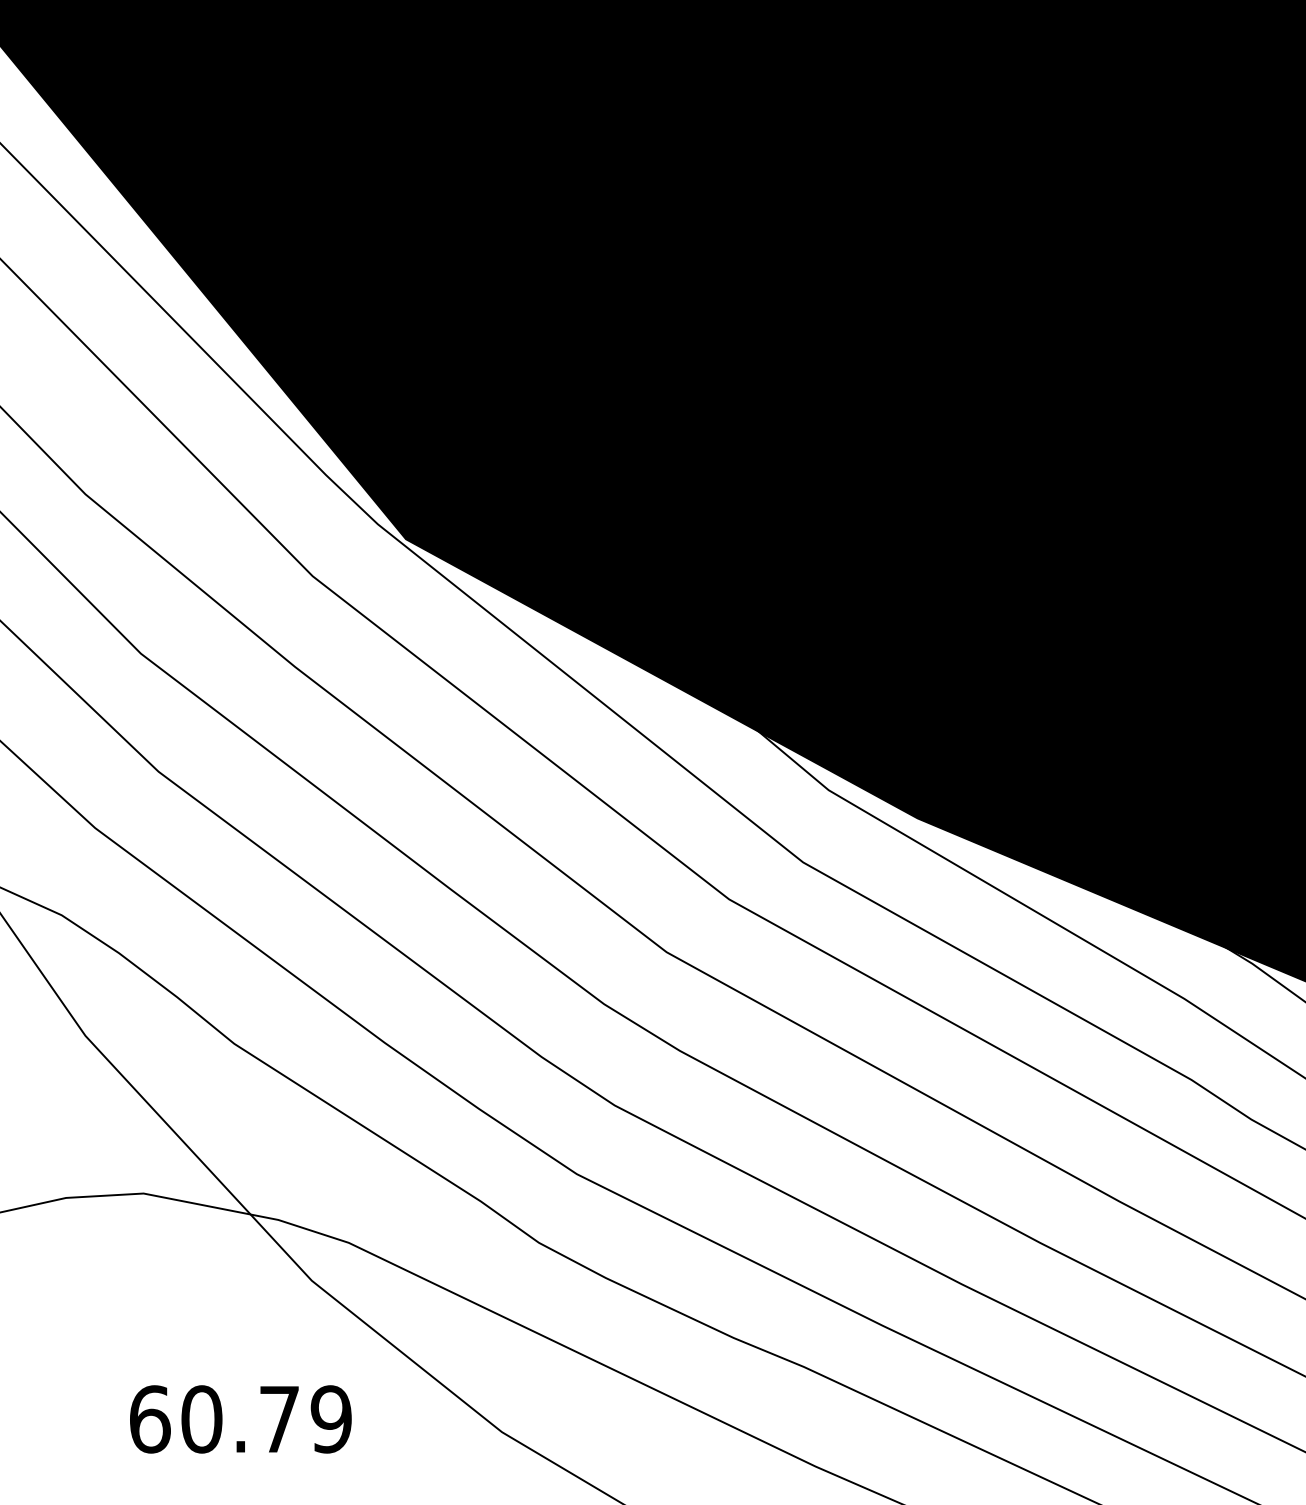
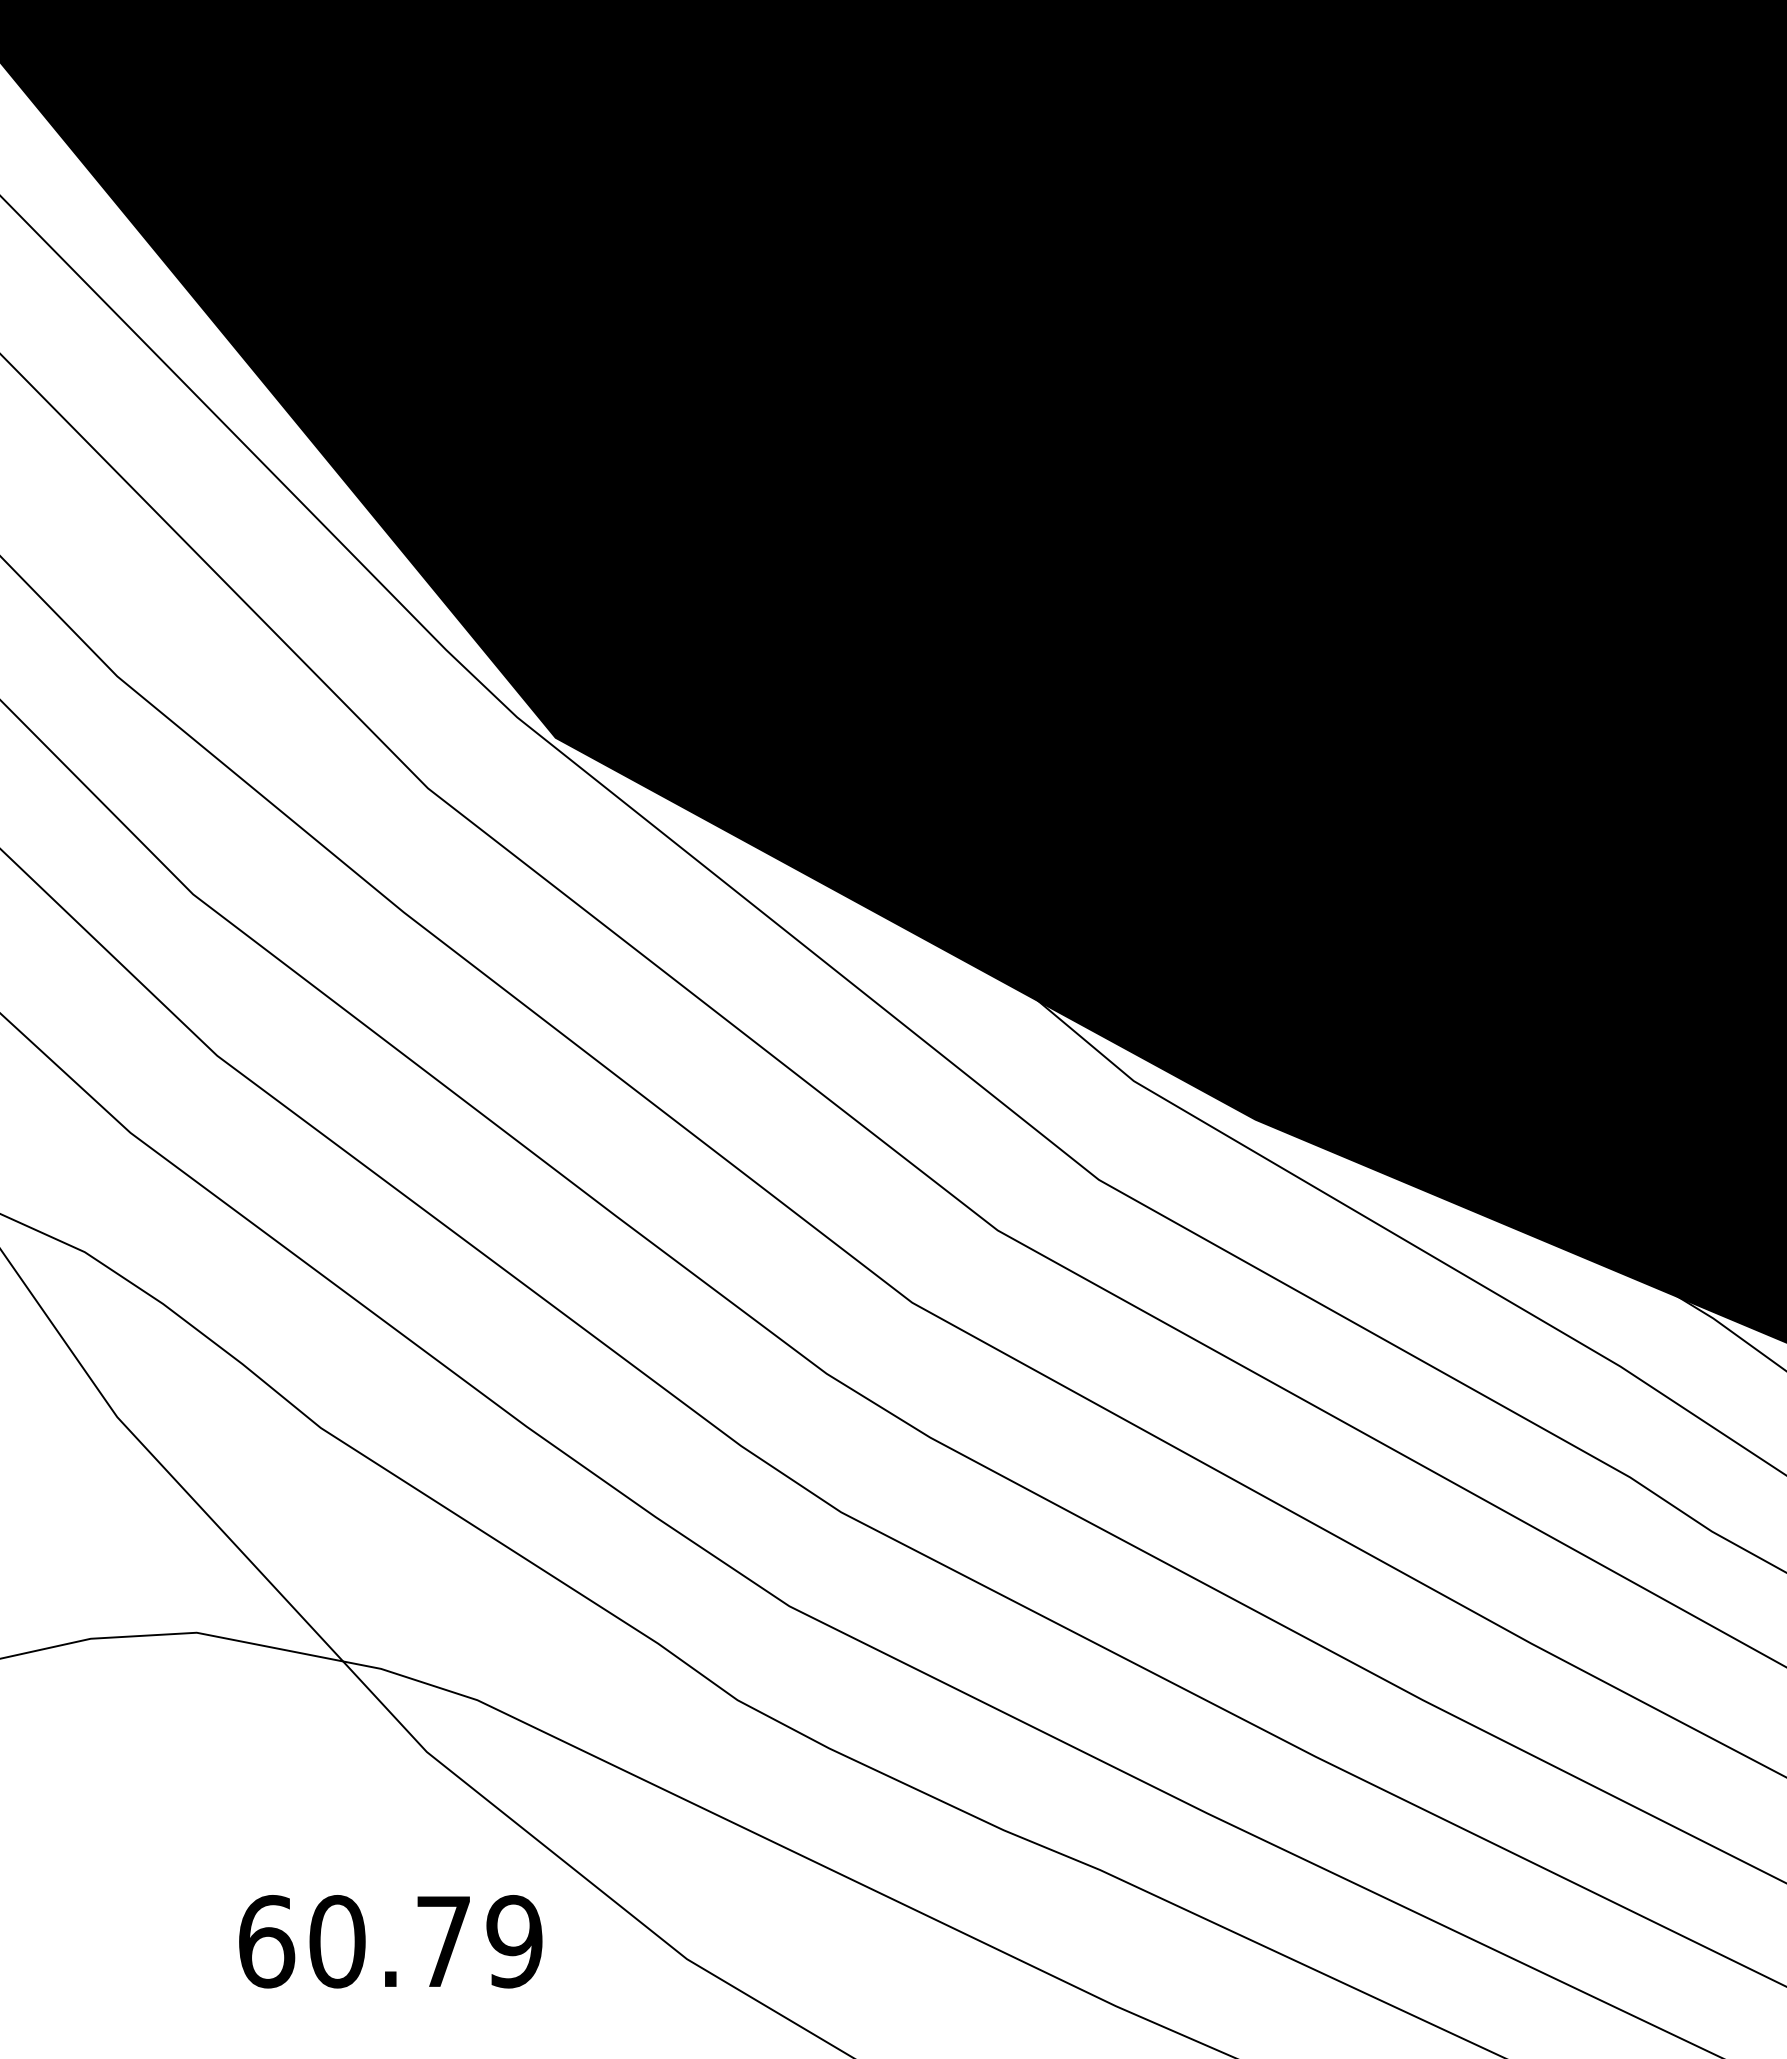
text: (240, 1419) -> (390, 1941), moved

